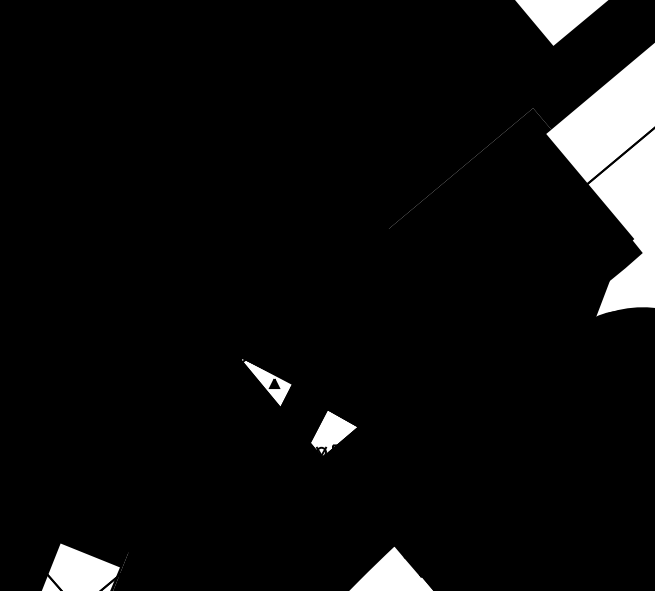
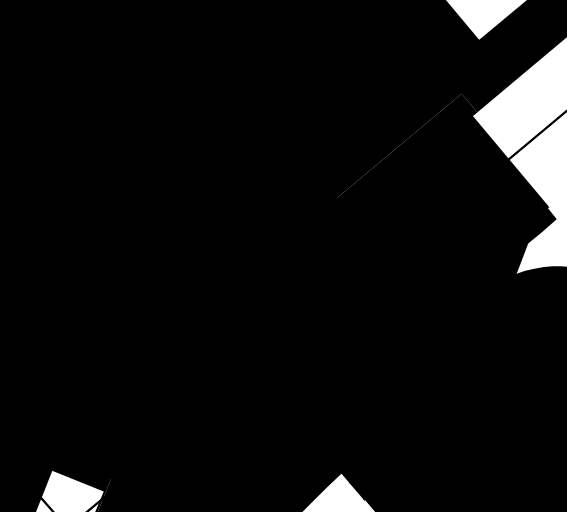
fill: (266, 382) -> (230, 331), added
fill: (334, 433) -> (289, 375), added

